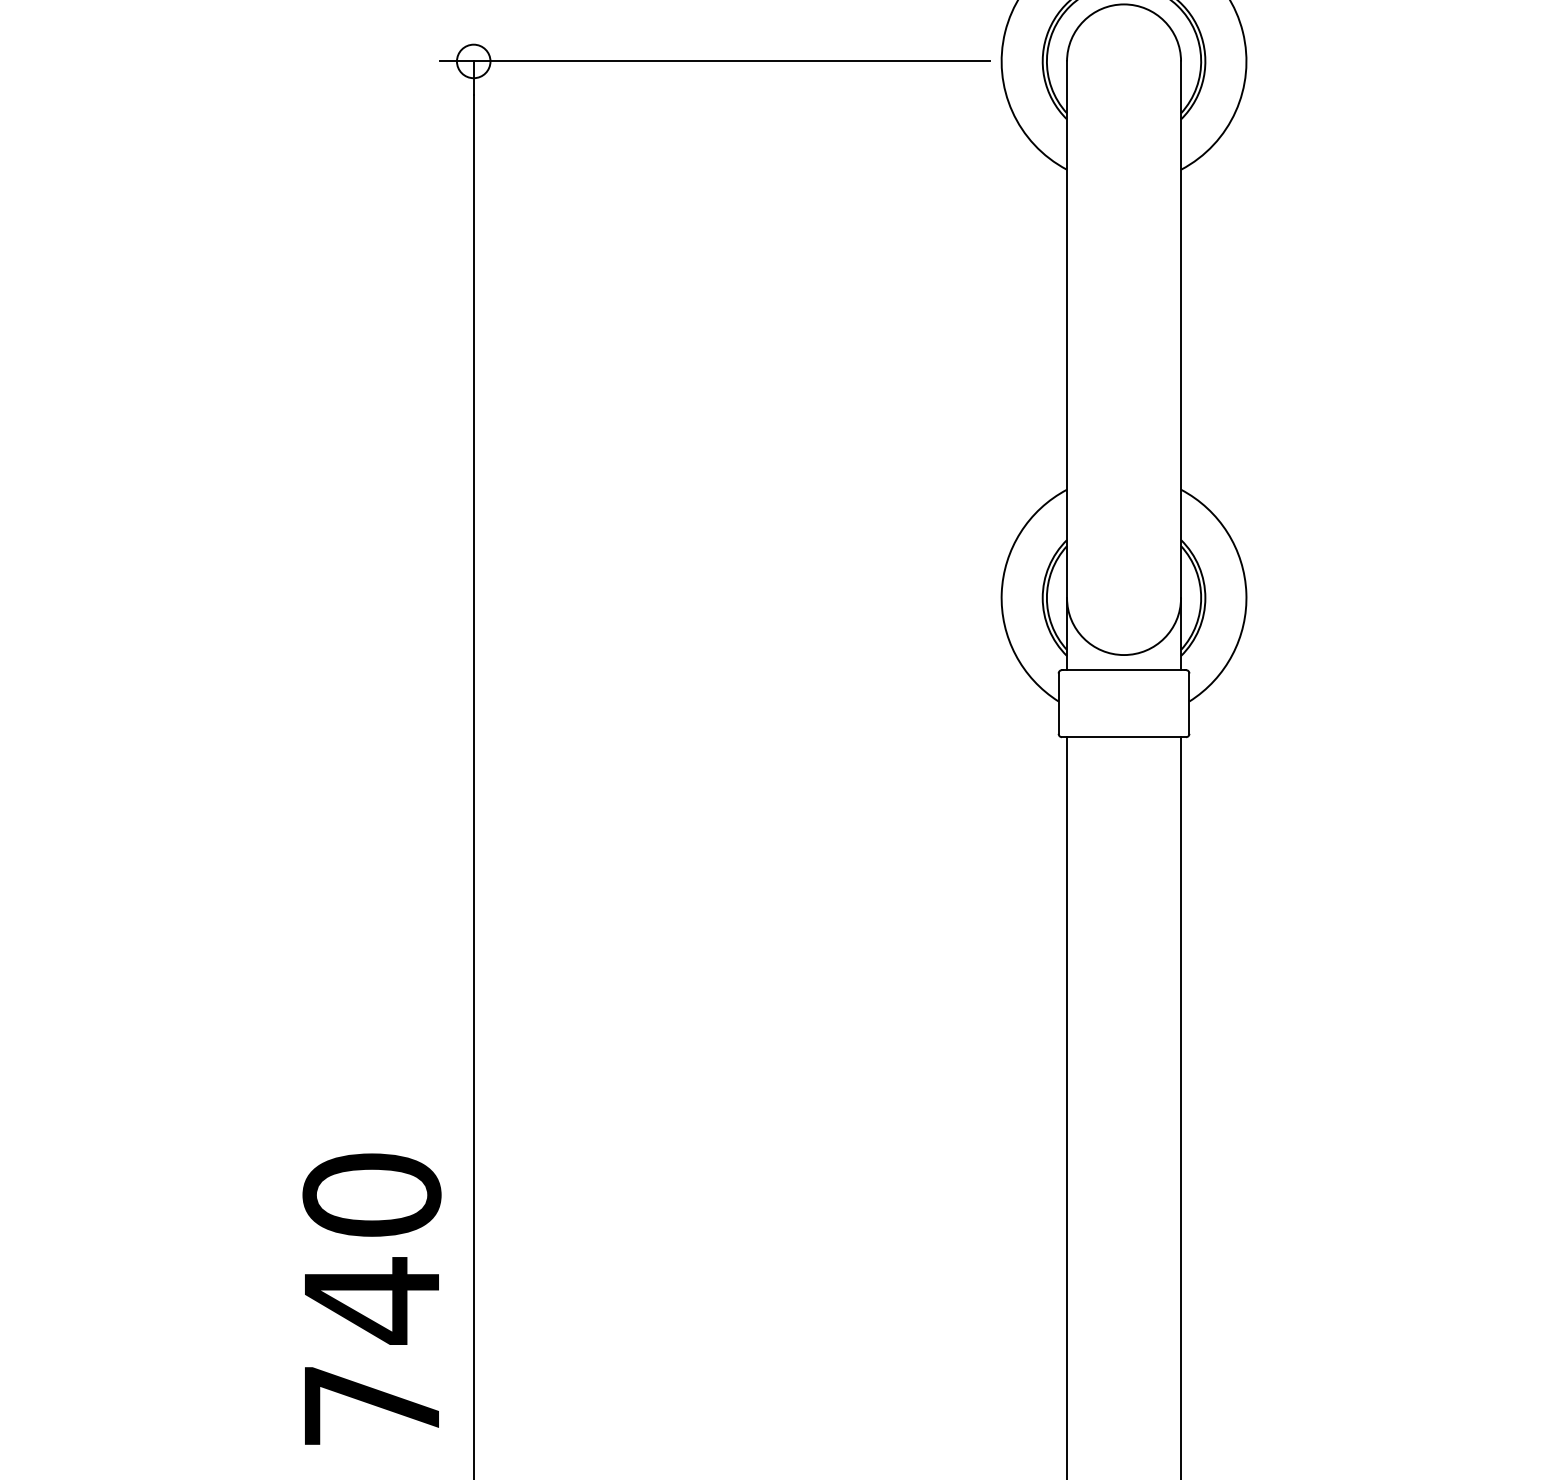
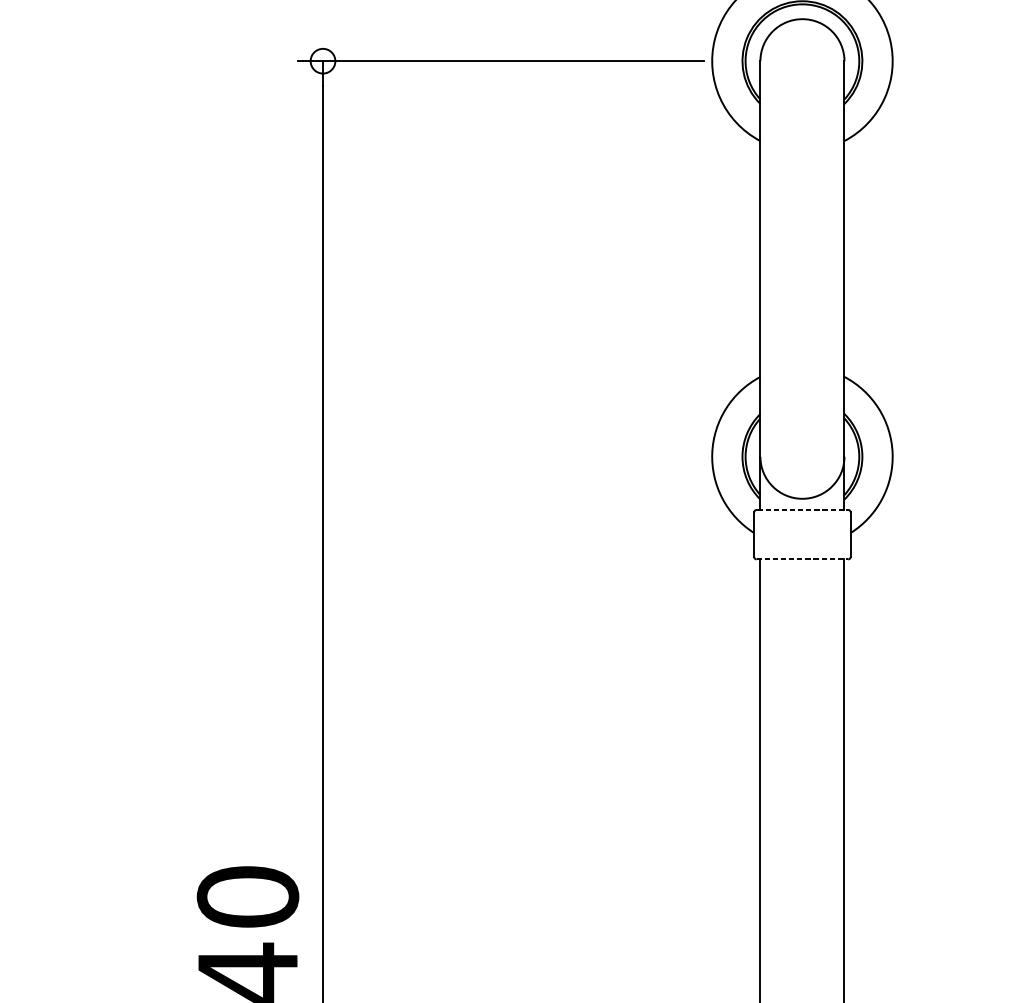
line: (1124, 670) -> (802, 510), solid -> dashed
line: (1124, 737) -> (802, 559), solid -> dashed

